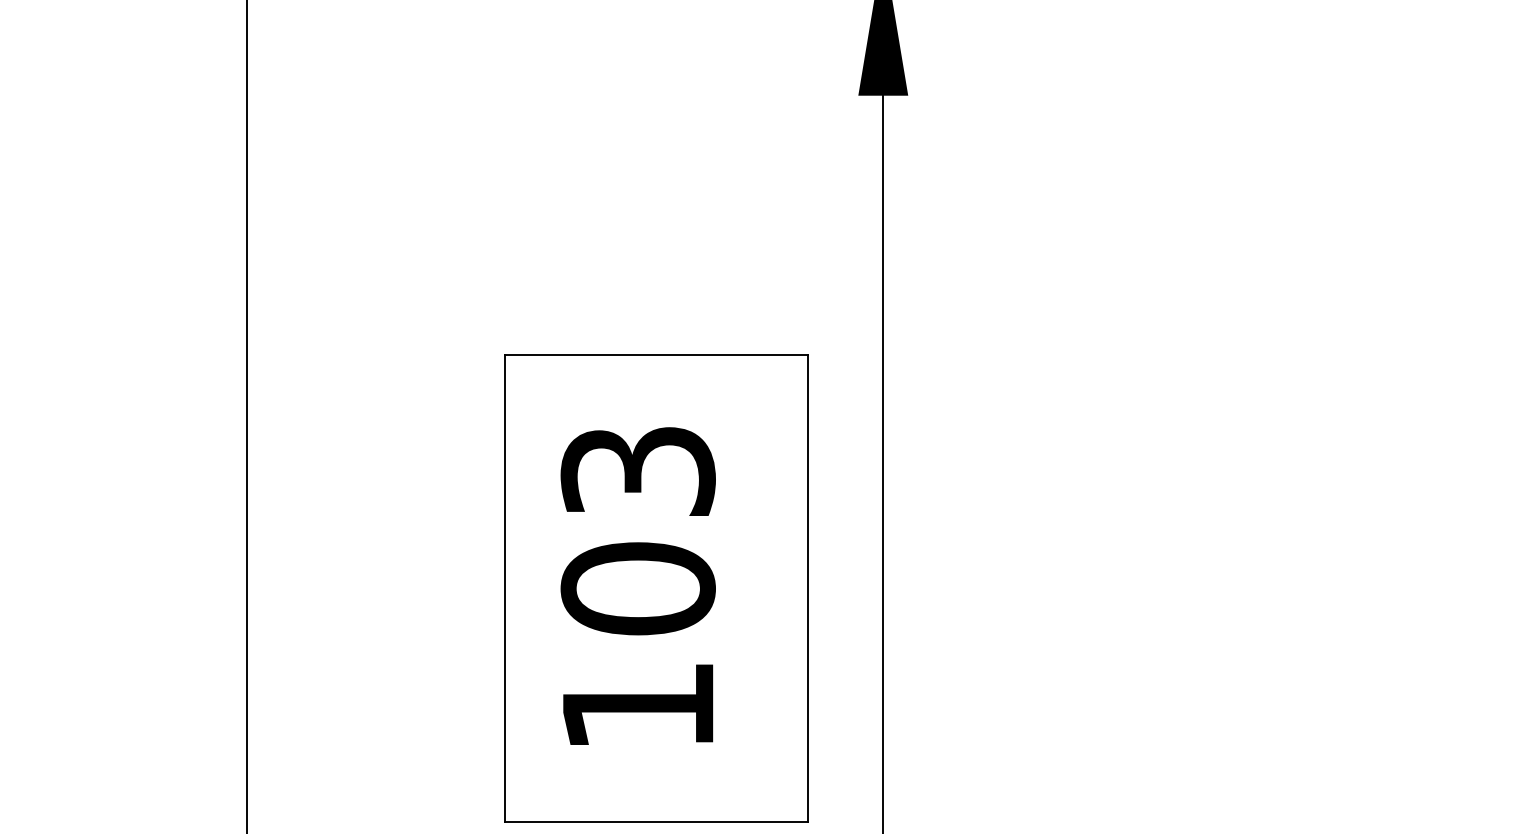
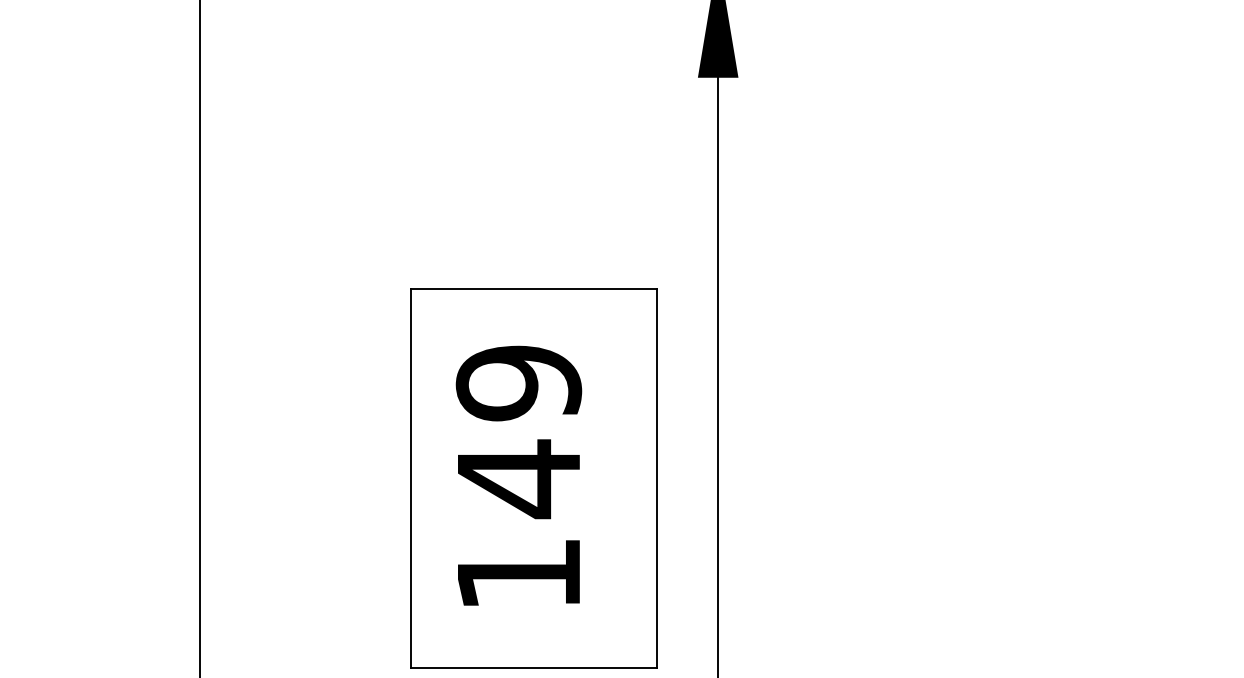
text: (637, 531) -> (518, 432), 103 -> 149

